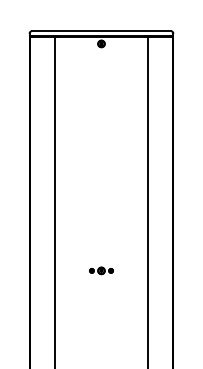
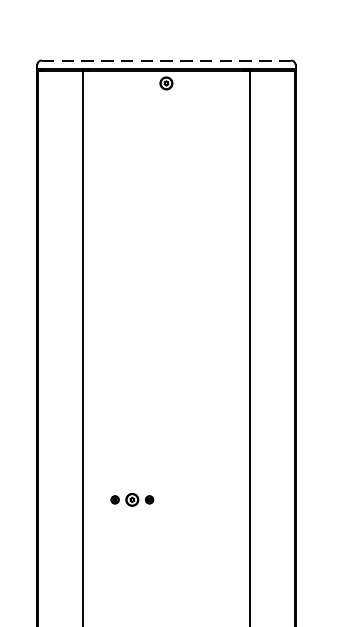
line: (101, 31) -> (166, 61), solid -> dashed
part: (101, 270) -> (132, 499), moved

